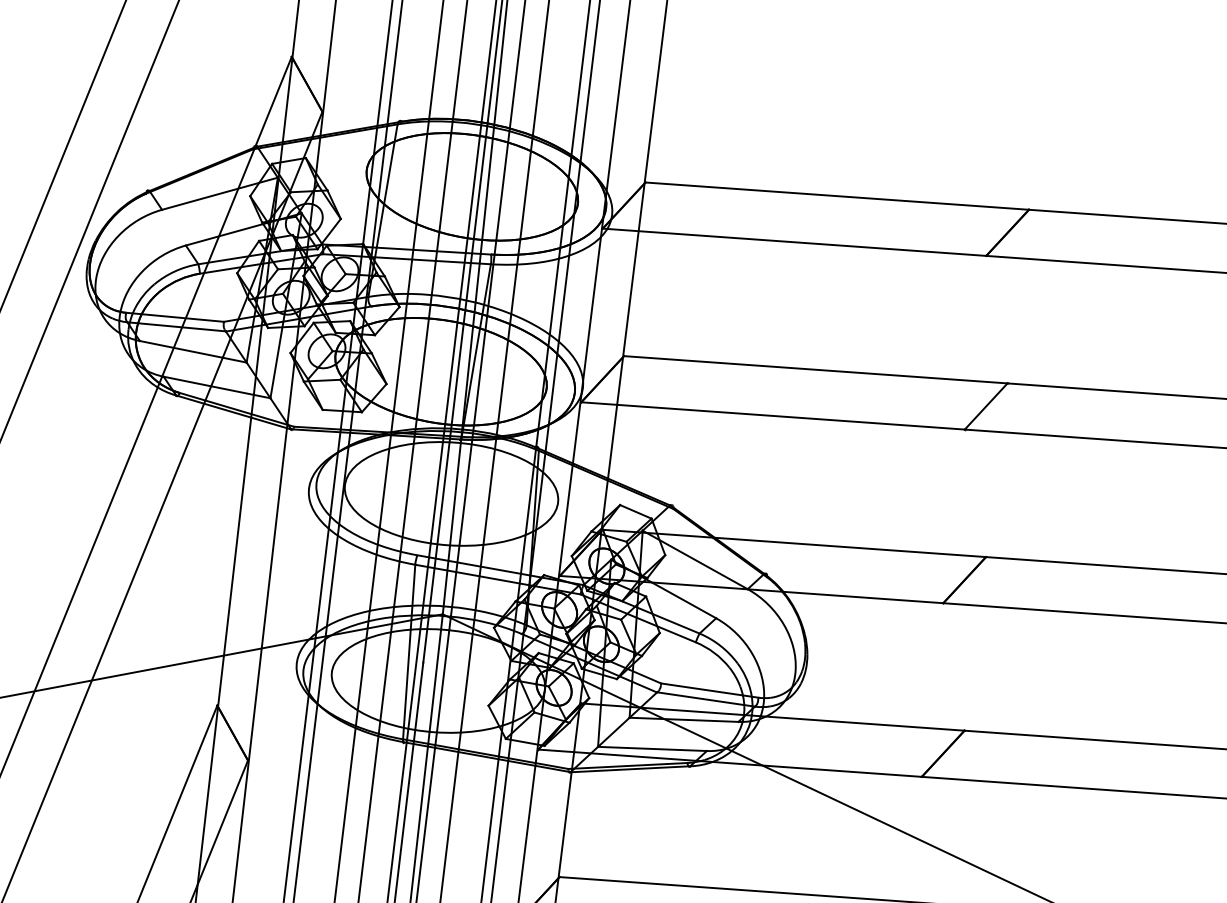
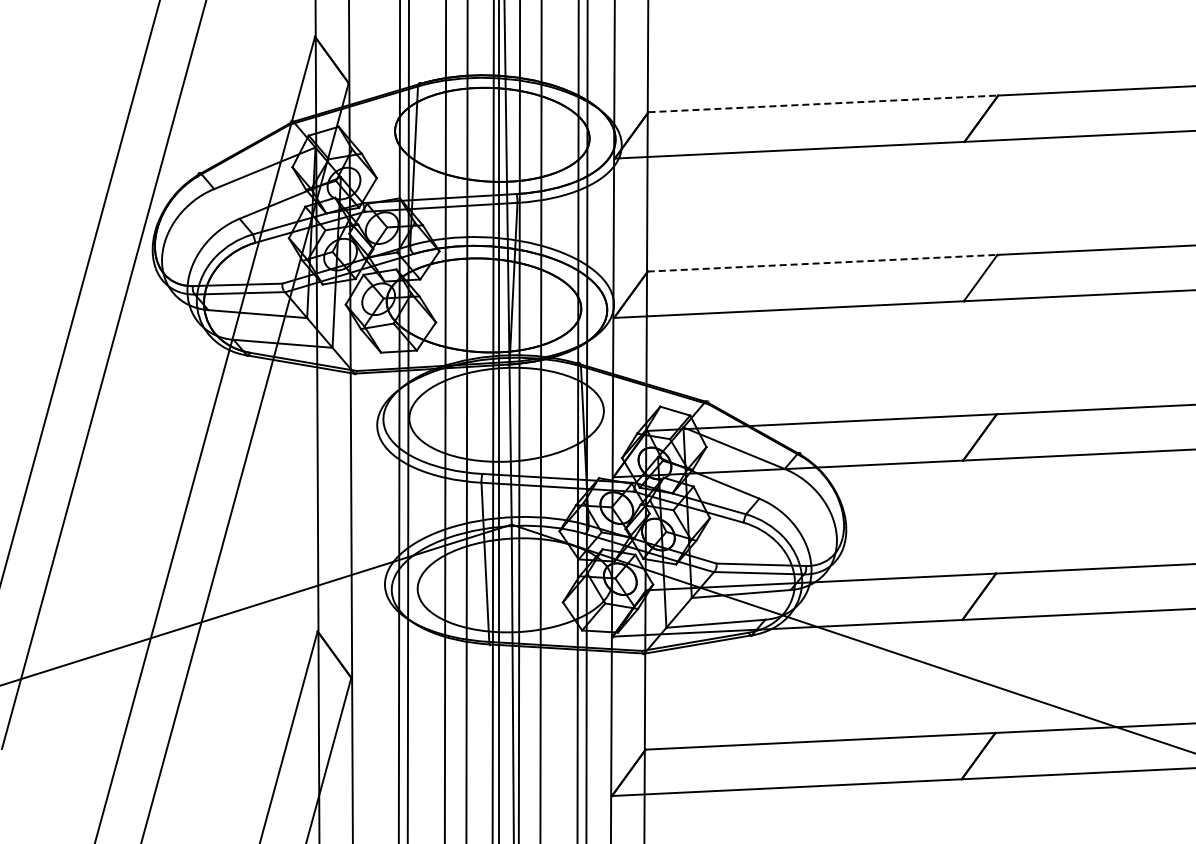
line: (837, 195) -> (823, 103), solid -> dashed
line: (816, 370) -> (823, 263), solid -> dashed

